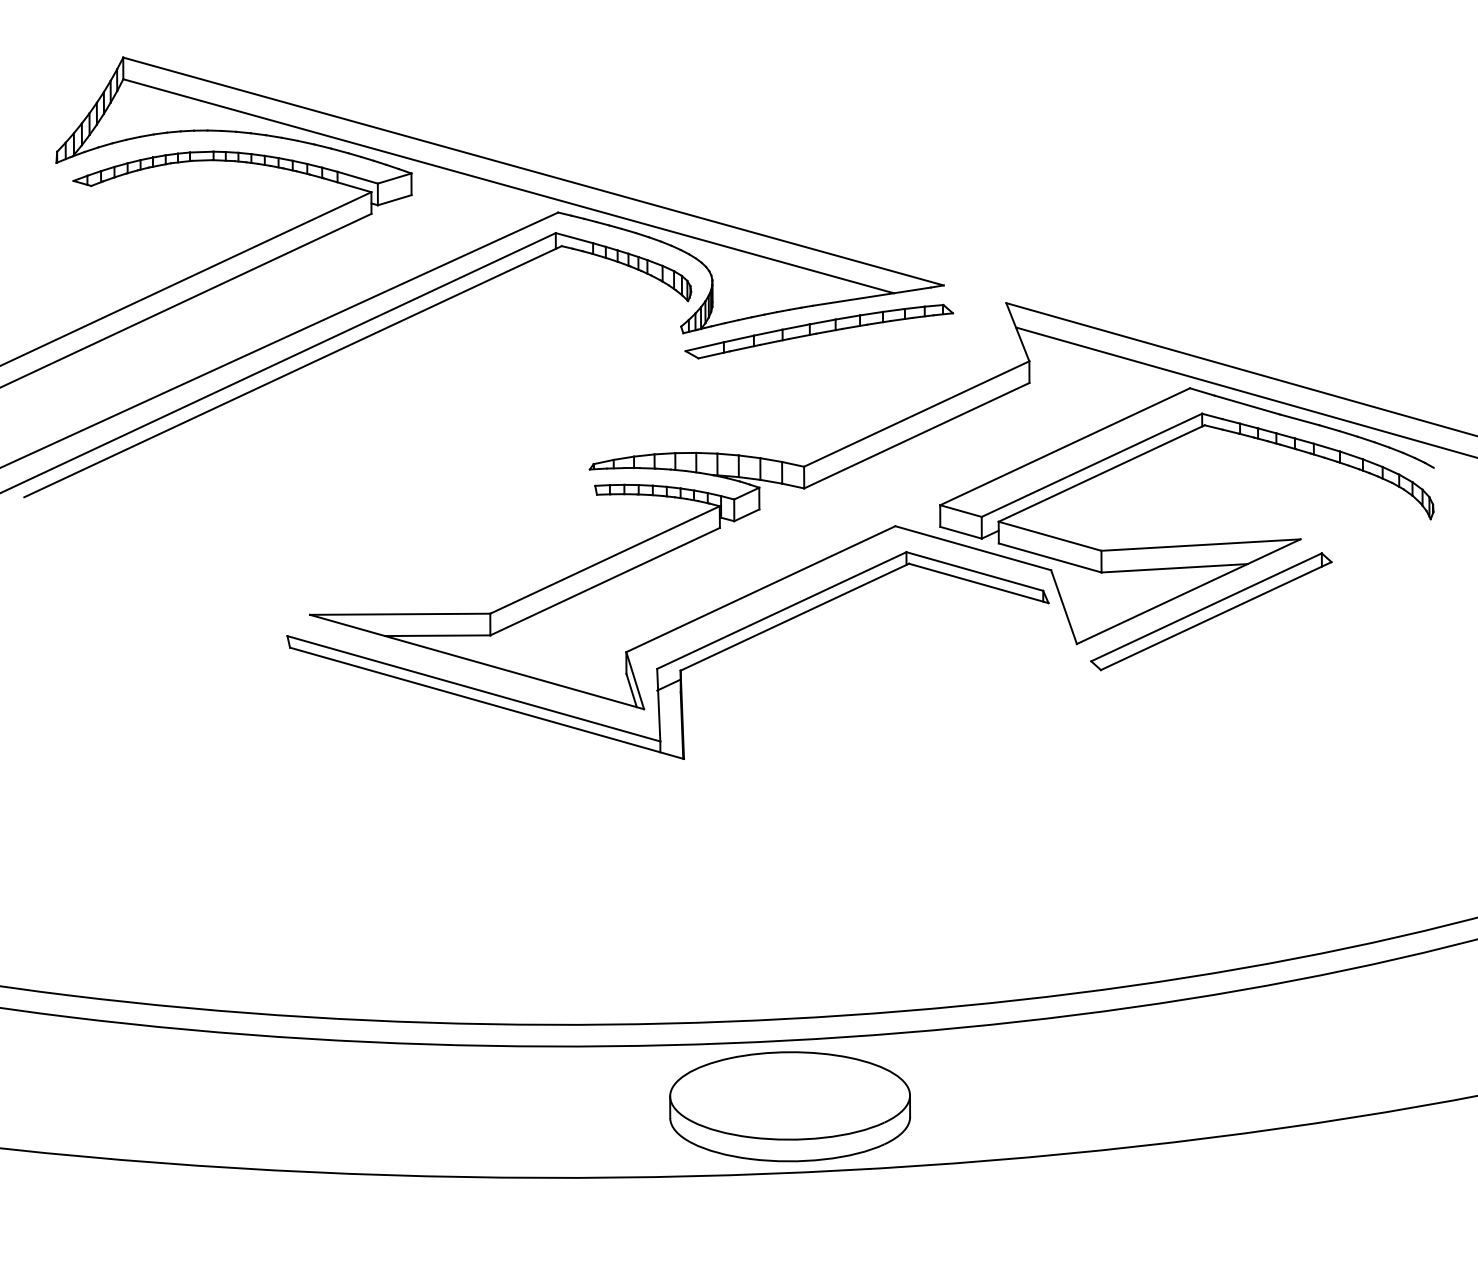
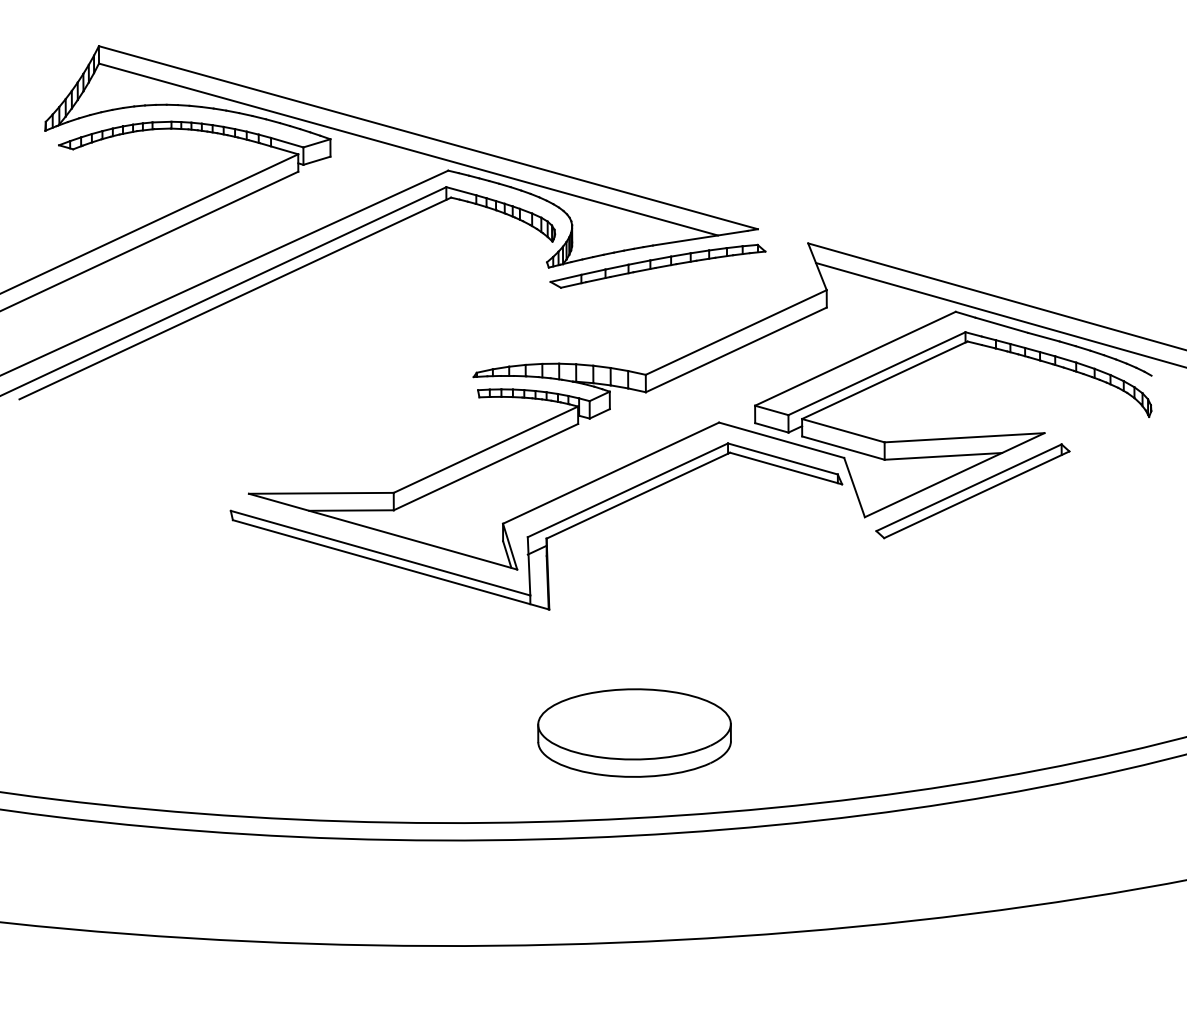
part: (790, 1106) -> (634, 732), moved

